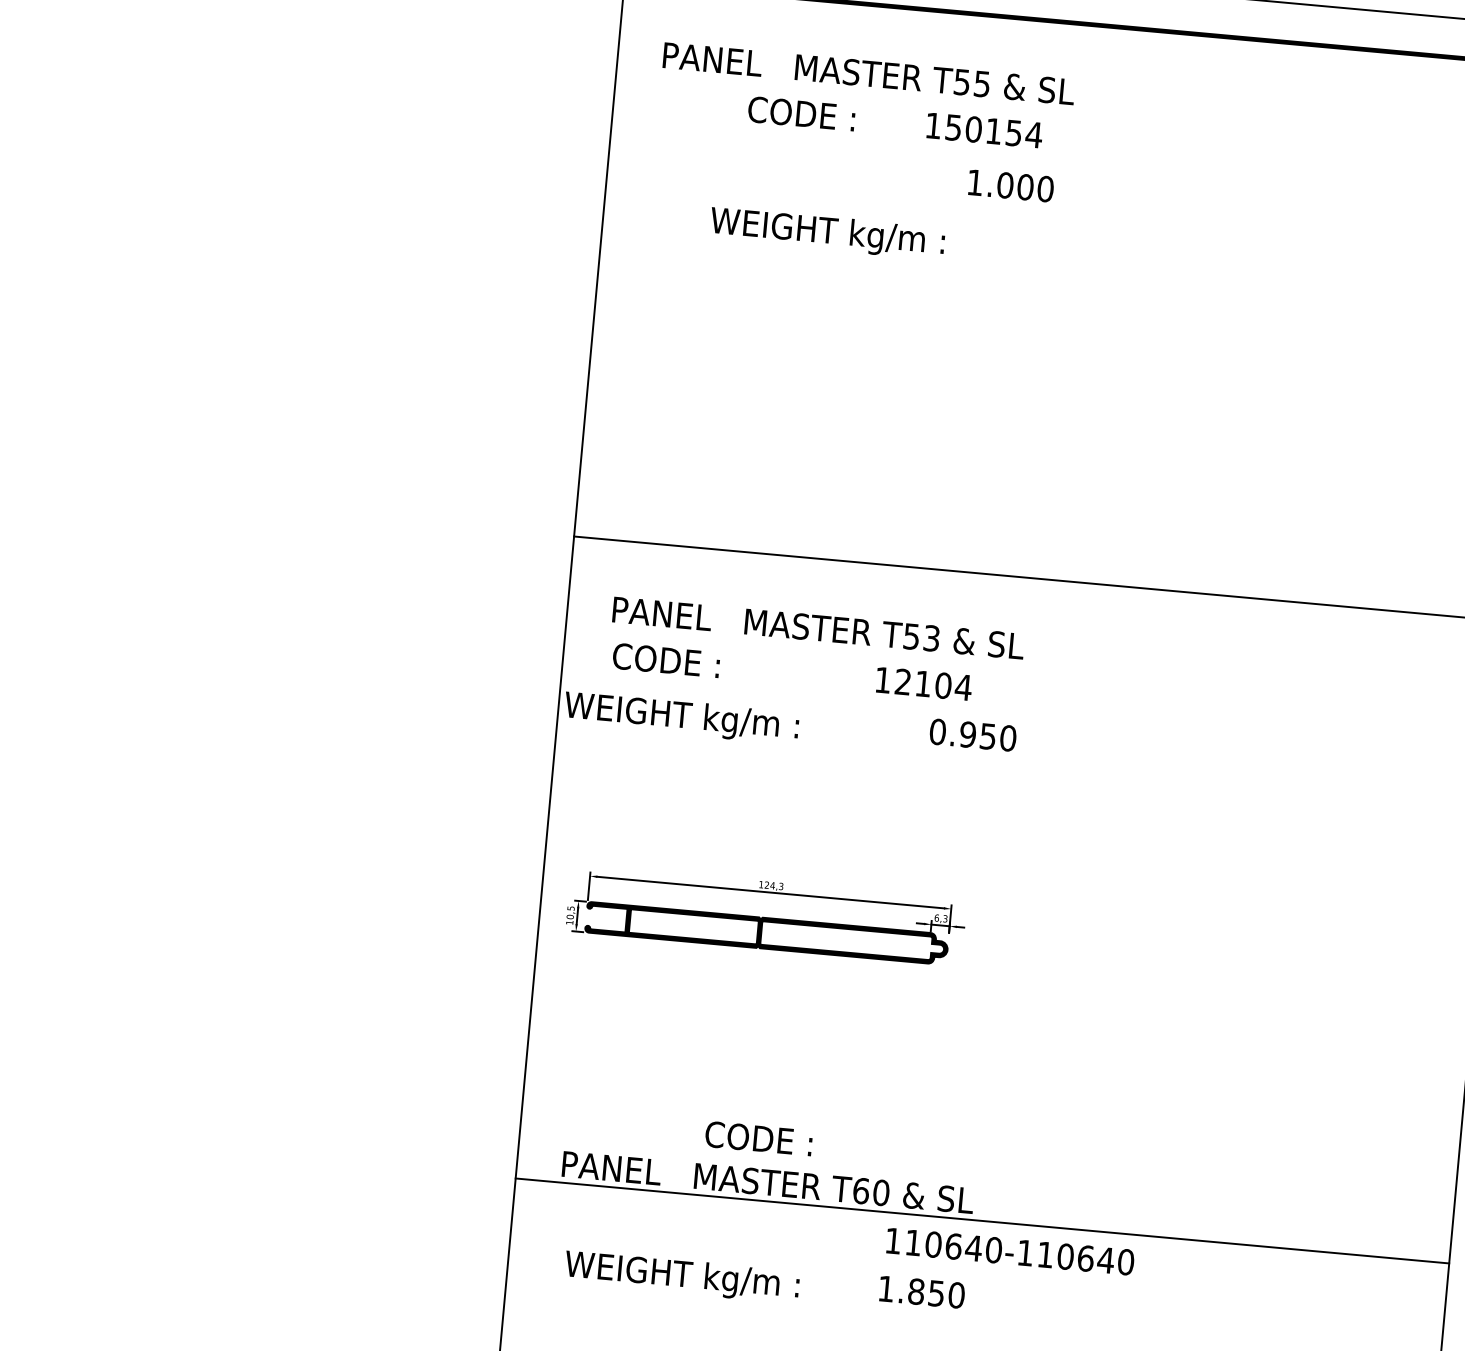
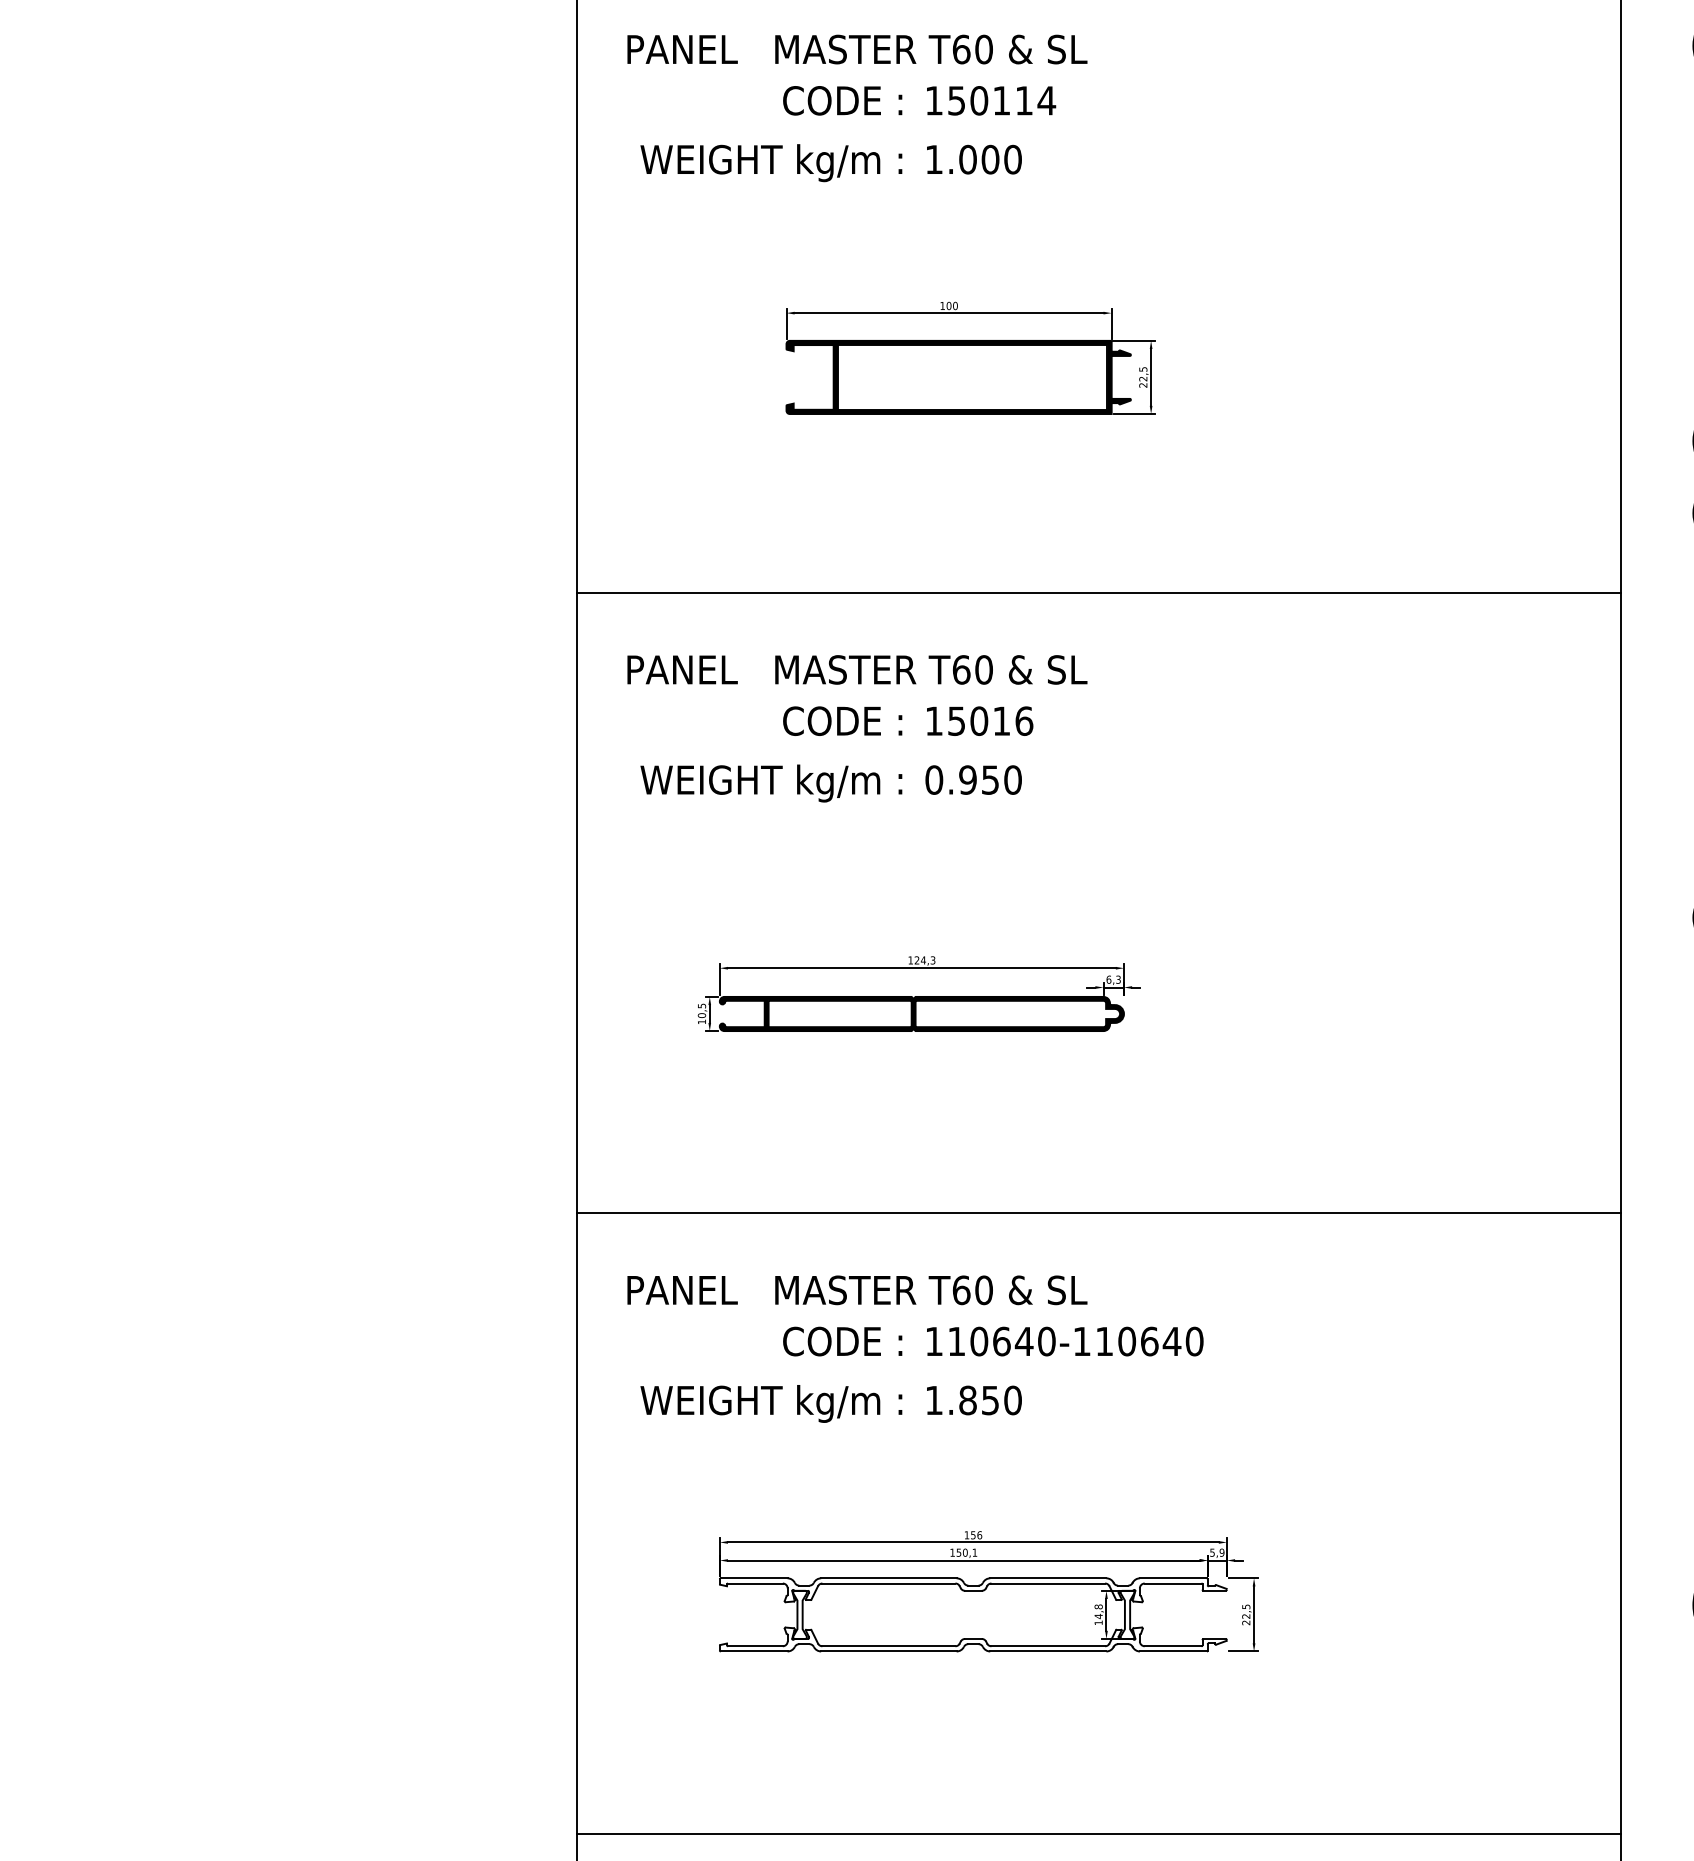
text: (971, 83) -> (972, 49), T55 -> T60
text: (801, 113) -> (842, 100), moved
text: (1013, 132) -> (1023, 100), 150154 -> 150114
text: (1011, 185) -> (974, 159), moved
text: (827, 233) -> (771, 163), moved
part: (945, 358) -> (970, 357), added
text: (921, 637) -> (972, 669), T53 -> T60
text: (666, 659) -> (842, 720), moved
text: (933, 684) -> (990, 720), 12104 -> 15016
text: (681, 718) -> (771, 783), moved
text: (972, 734) -> (973, 779), moved
part: (765, 914) -> (918, 993), moved
text: (758, 1138) -> (842, 1341), moved
line: (981, 1221) -> (1098, 1213), moved
text: (1010, 1251) -> (1065, 1341), moved
text: (922, 1292) -> (974, 1400), moved

